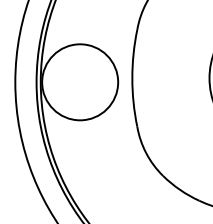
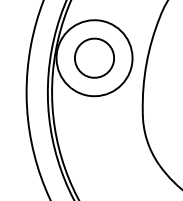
circle: (79, 81) -> (94, 57), added

